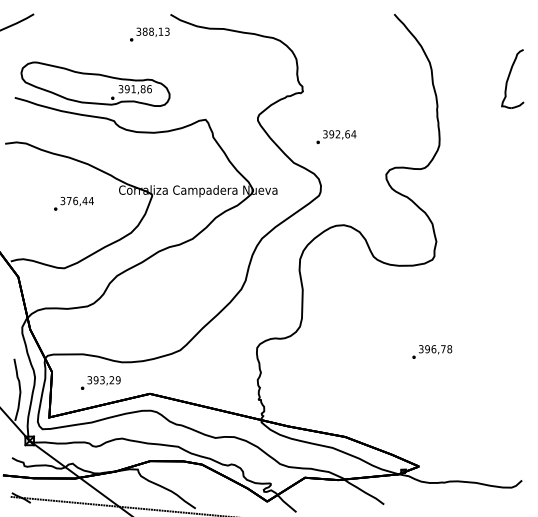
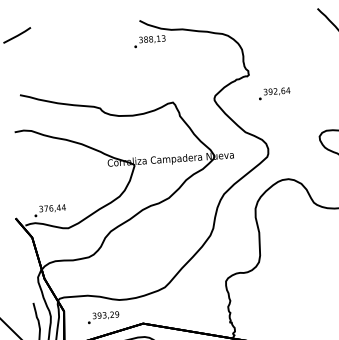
text: (149, 34) -> (149, 41), moved
part: (95, 83) -> (83, 79), removed
text: (336, 137) -> (274, 94), moved
text: (73, 203) -> (49, 210), moved

